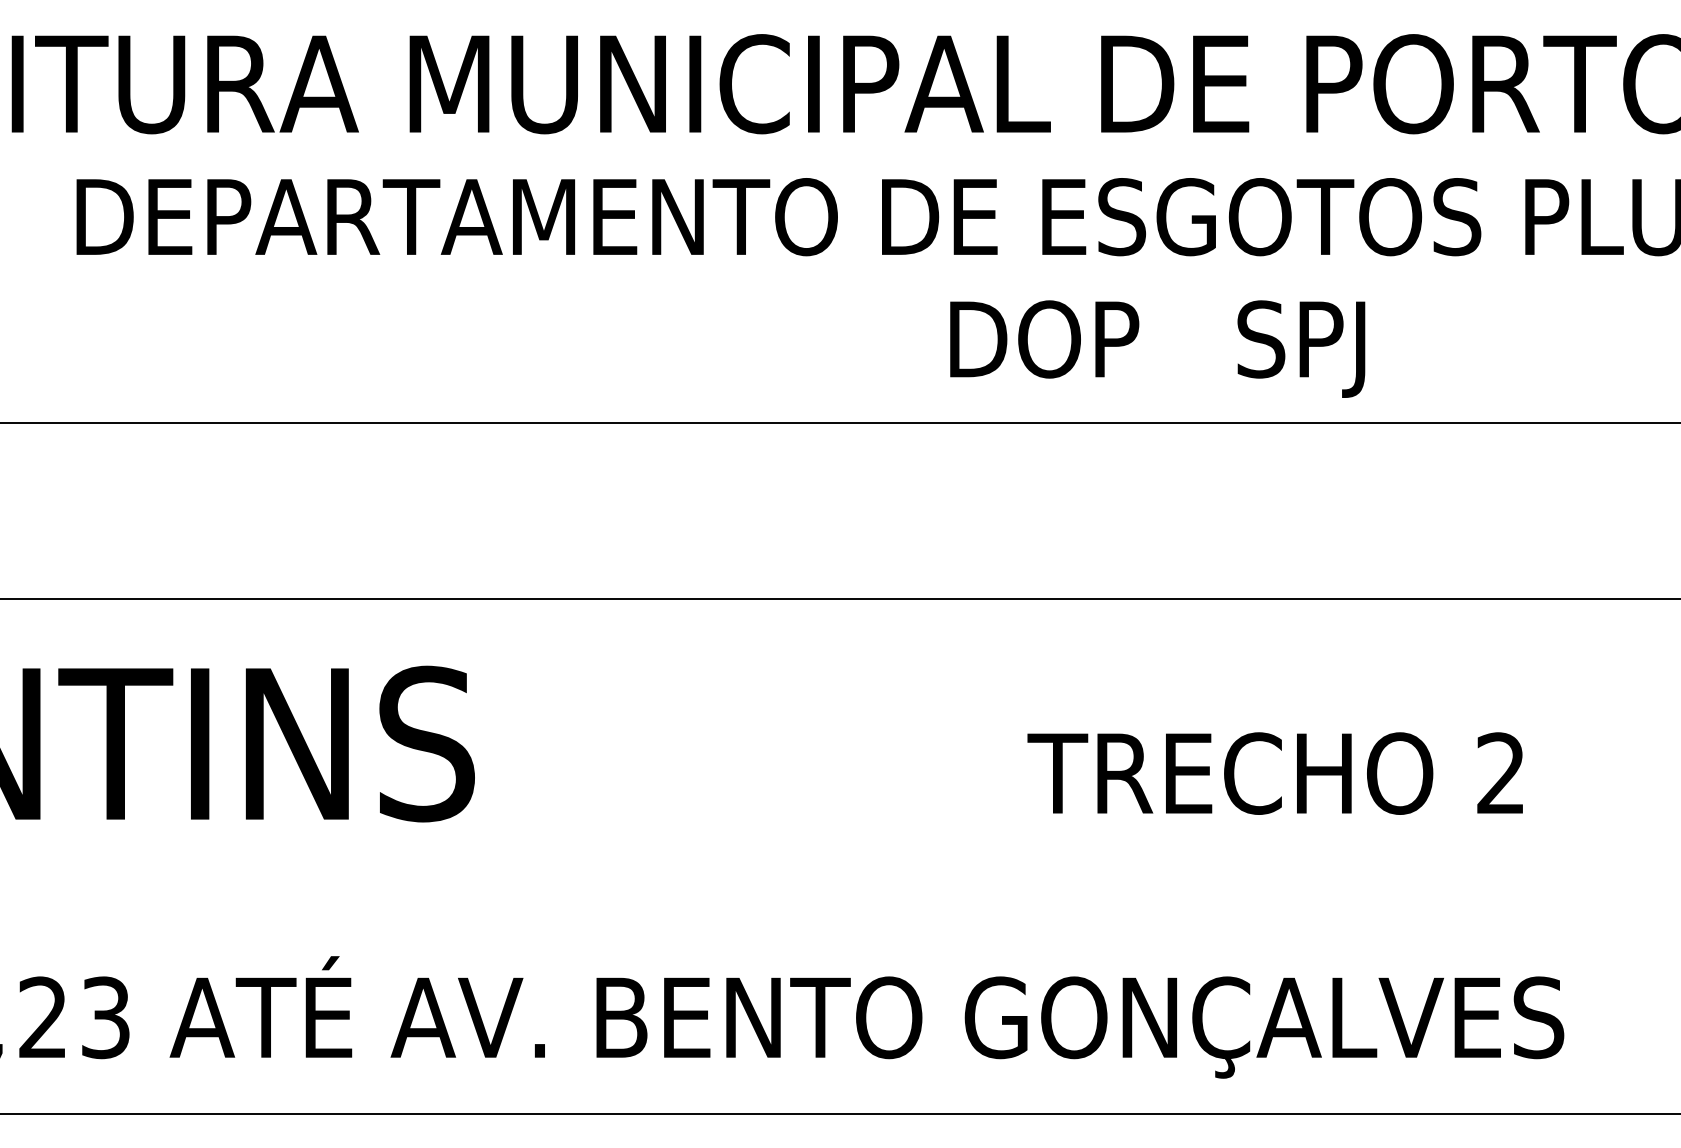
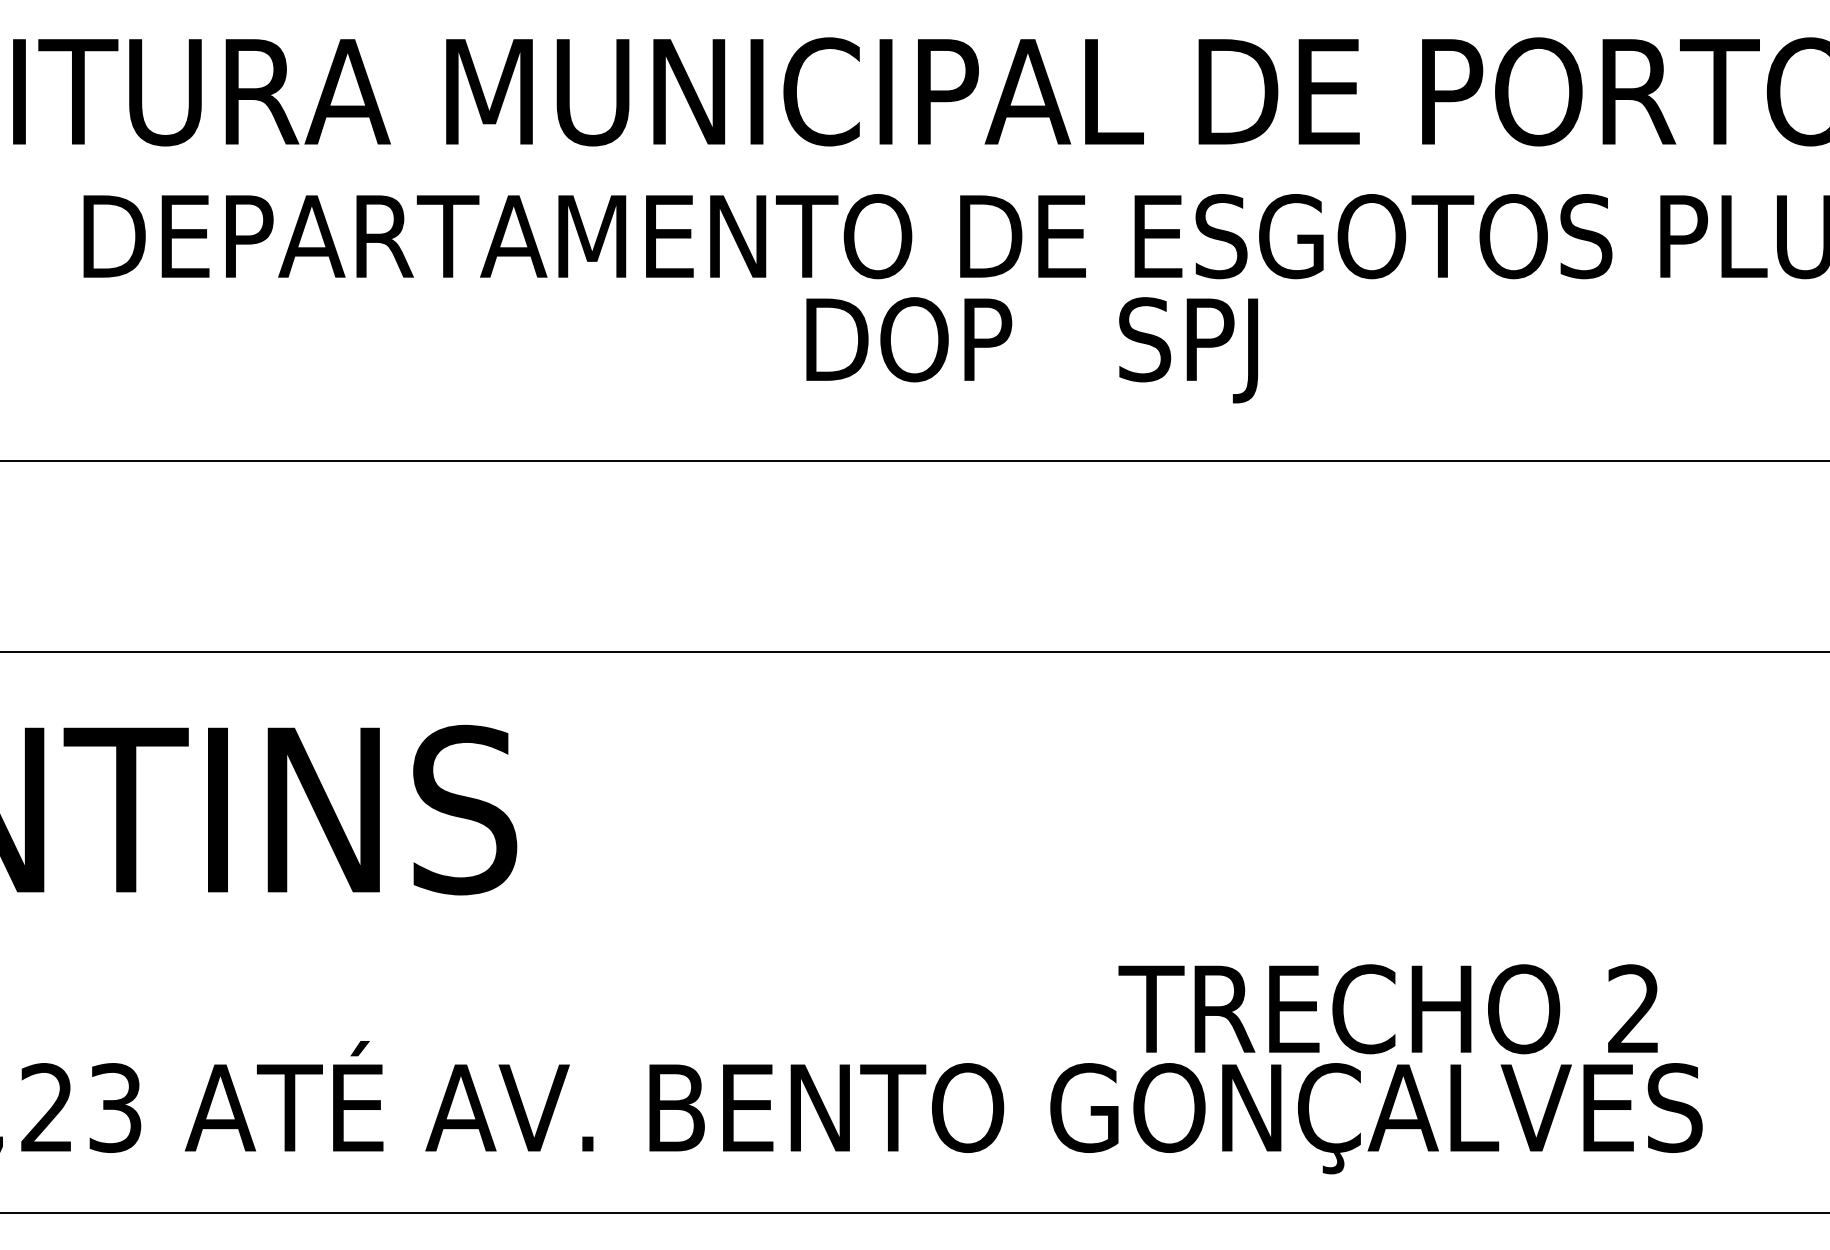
text: (1157, 349) -> (1031, 350), moved
text: (1274, 773) -> (1387, 1009), moved

